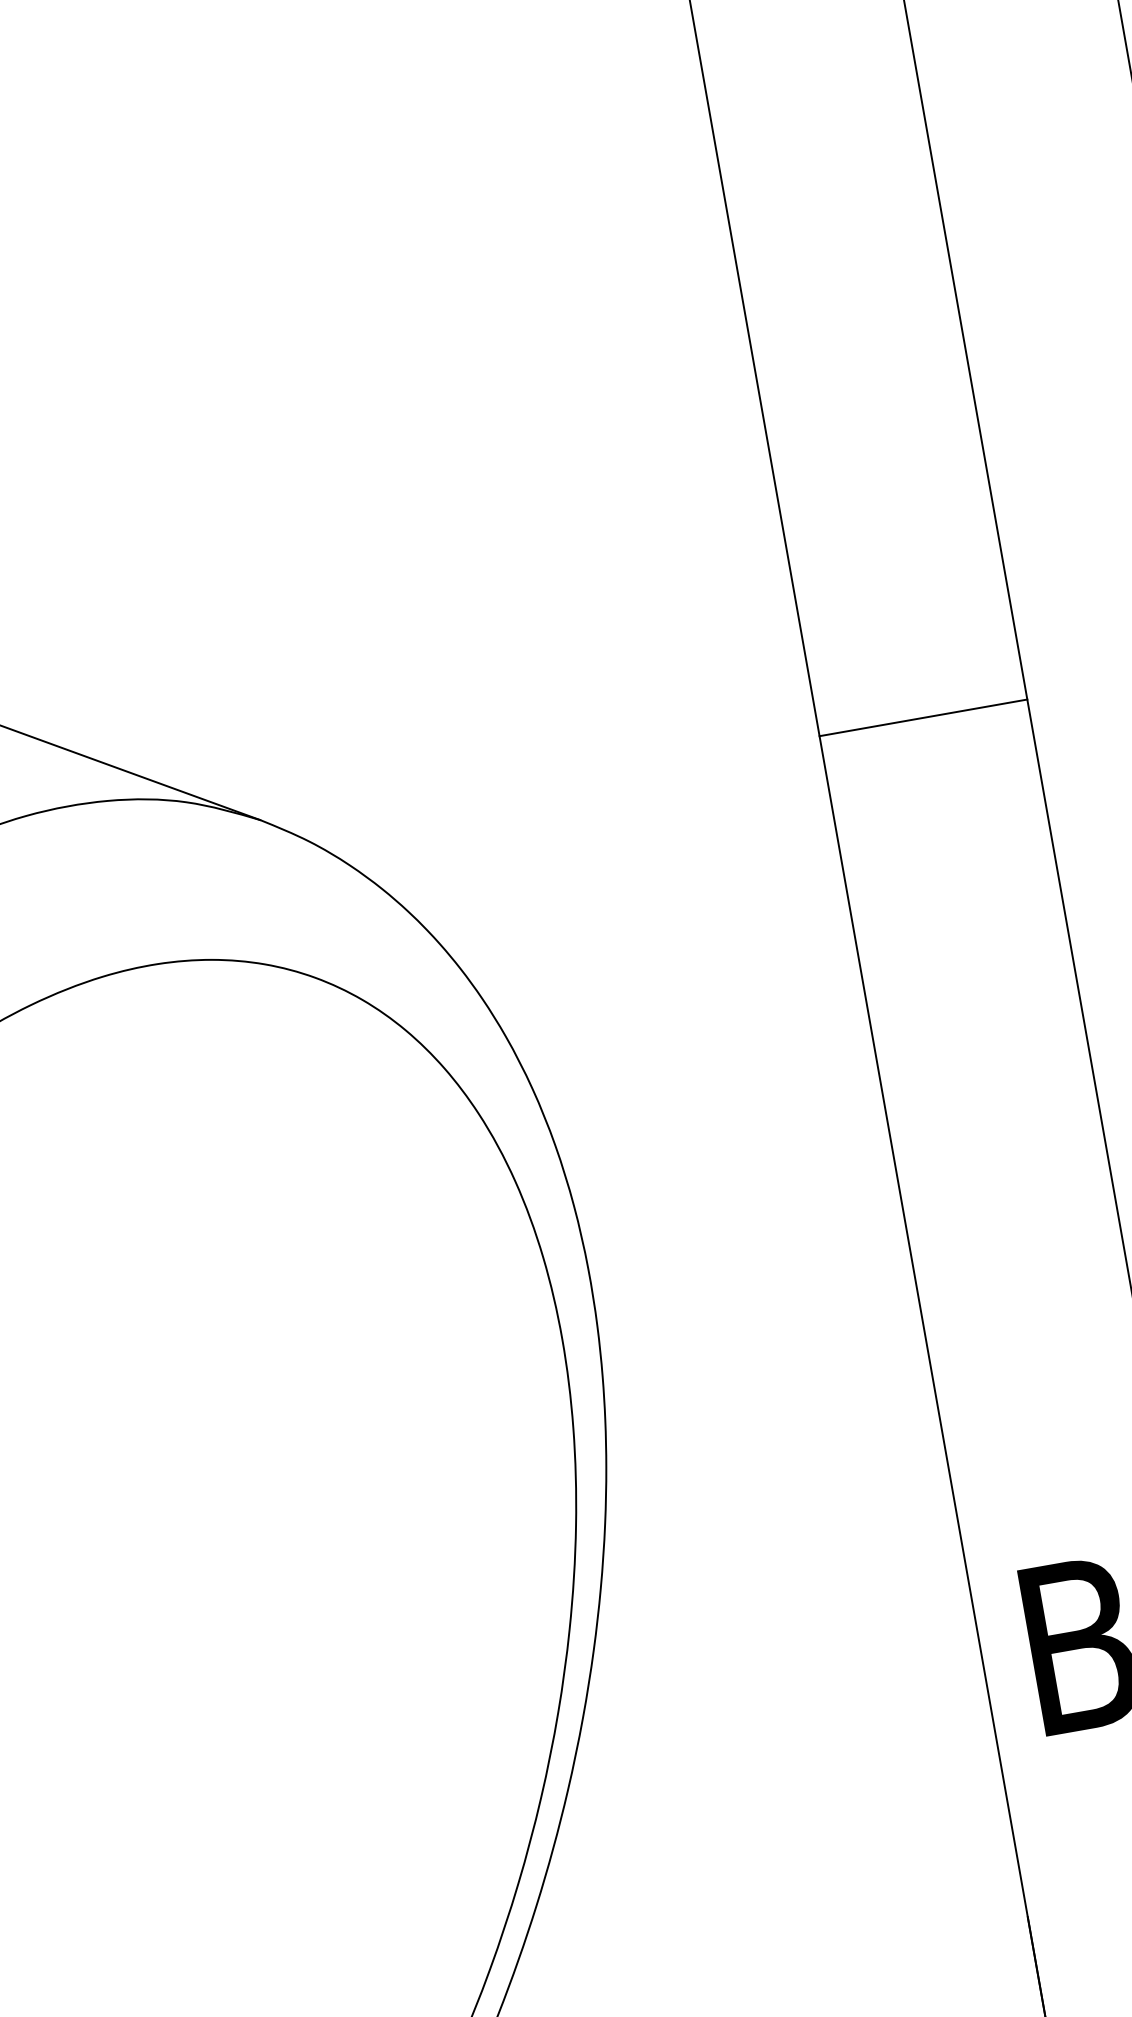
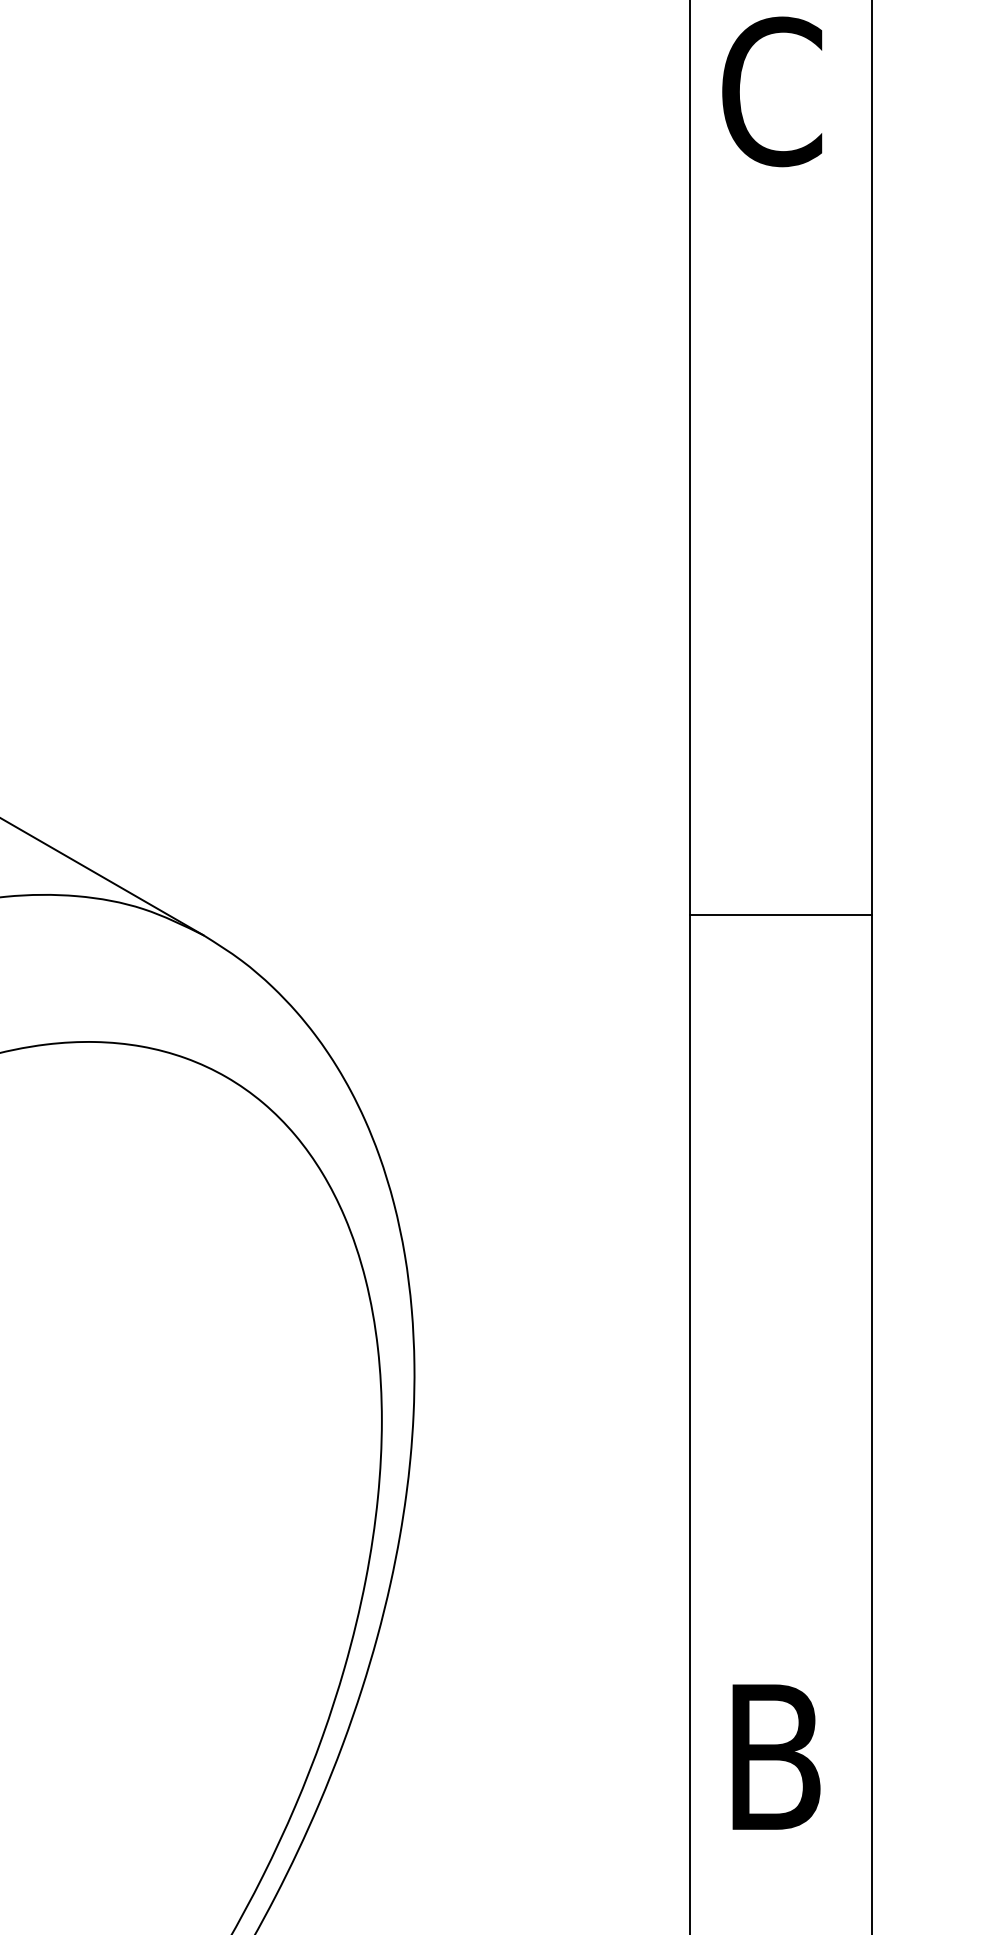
line: (922, 717) -> (780, 914), moved

